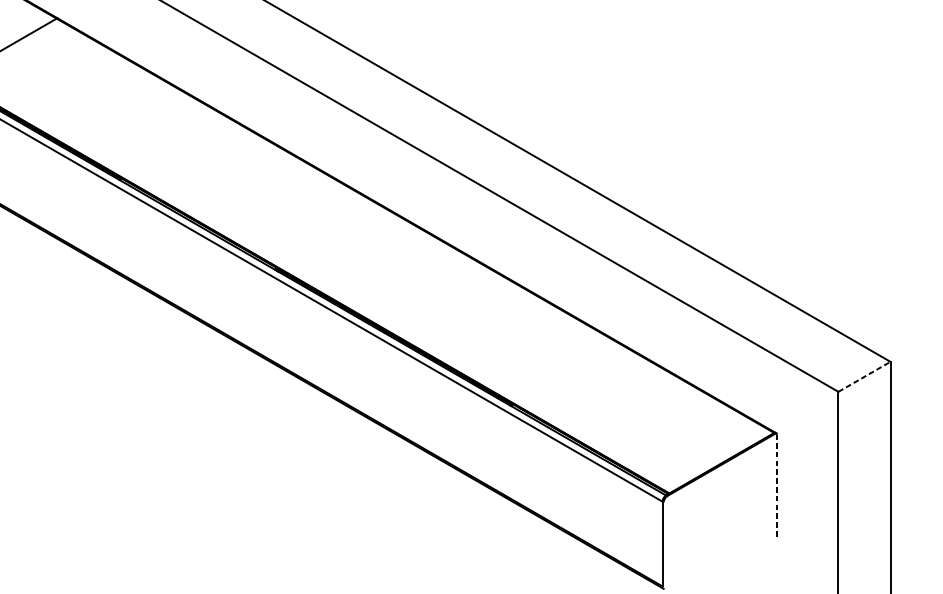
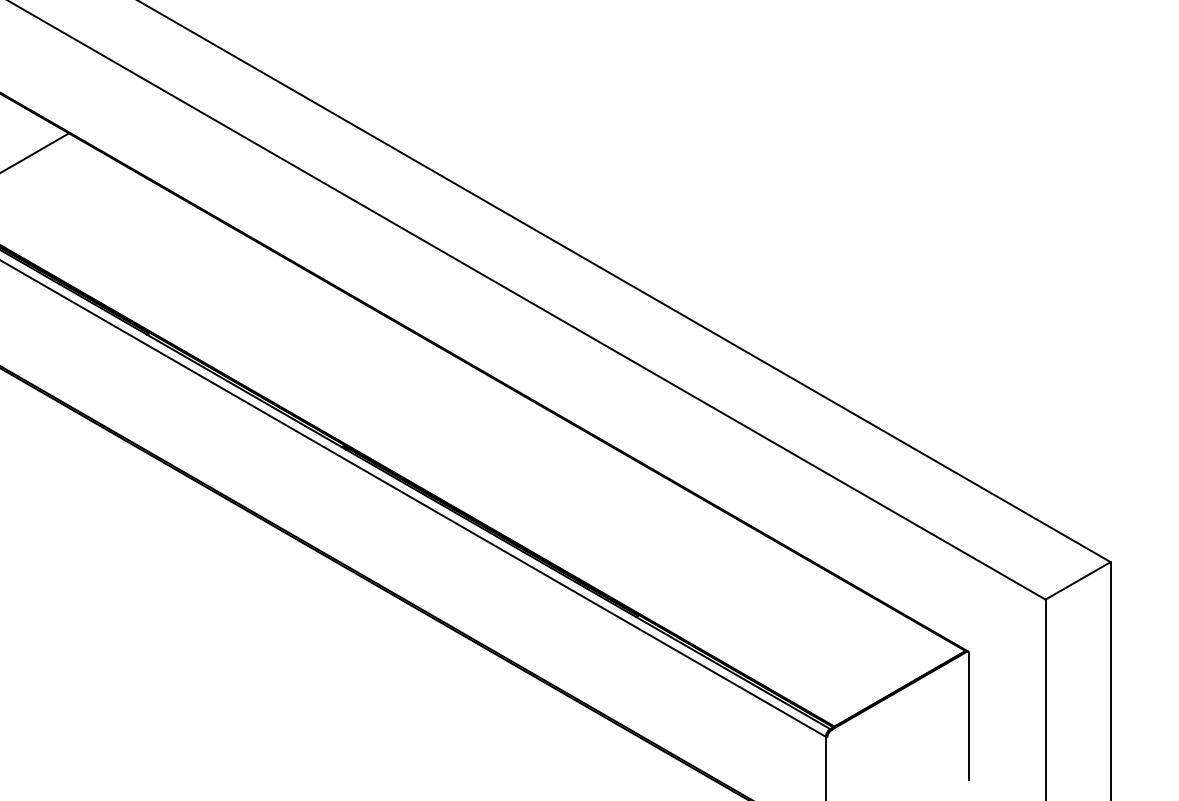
line: (864, 376) -> (1078, 580), dashed -> solid
line: (776, 485) -> (968, 716), dashed -> solid

